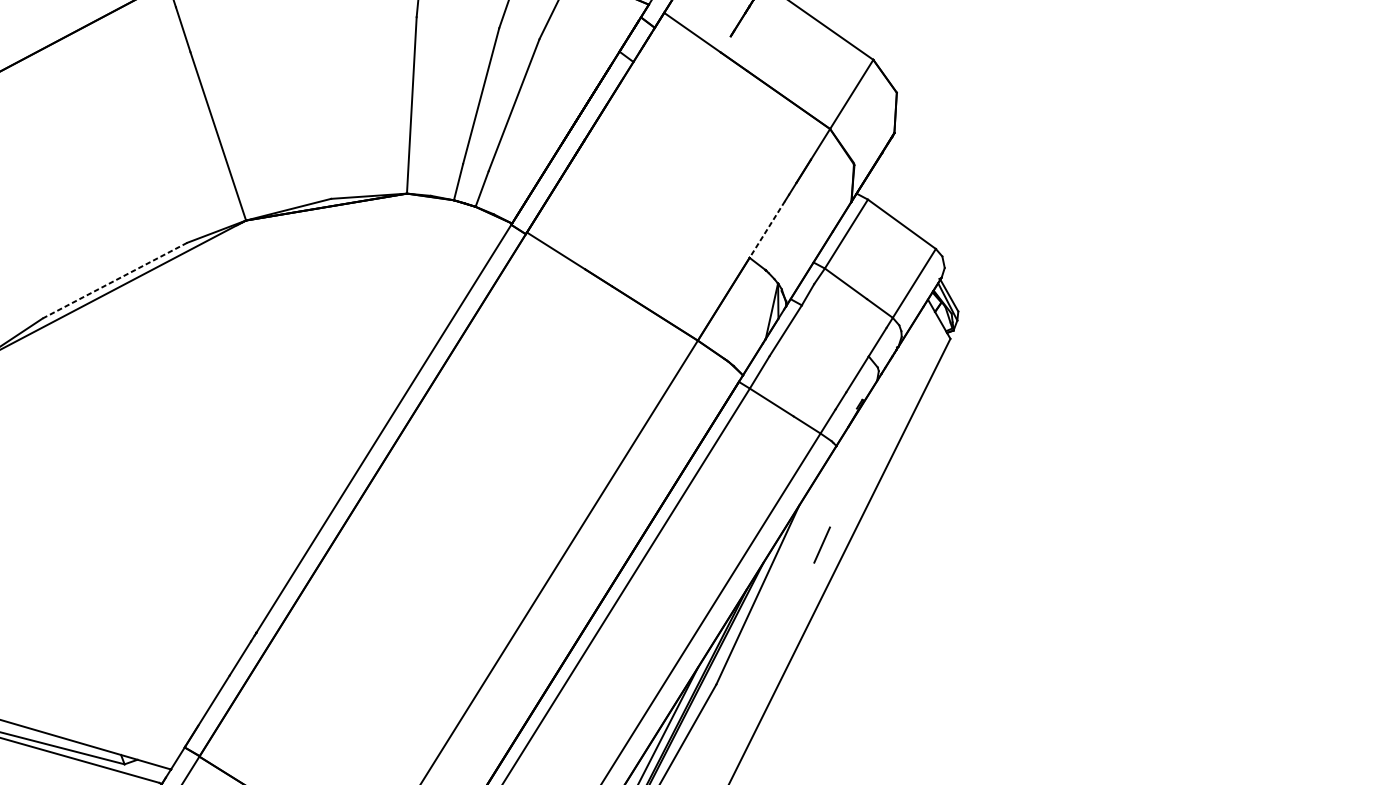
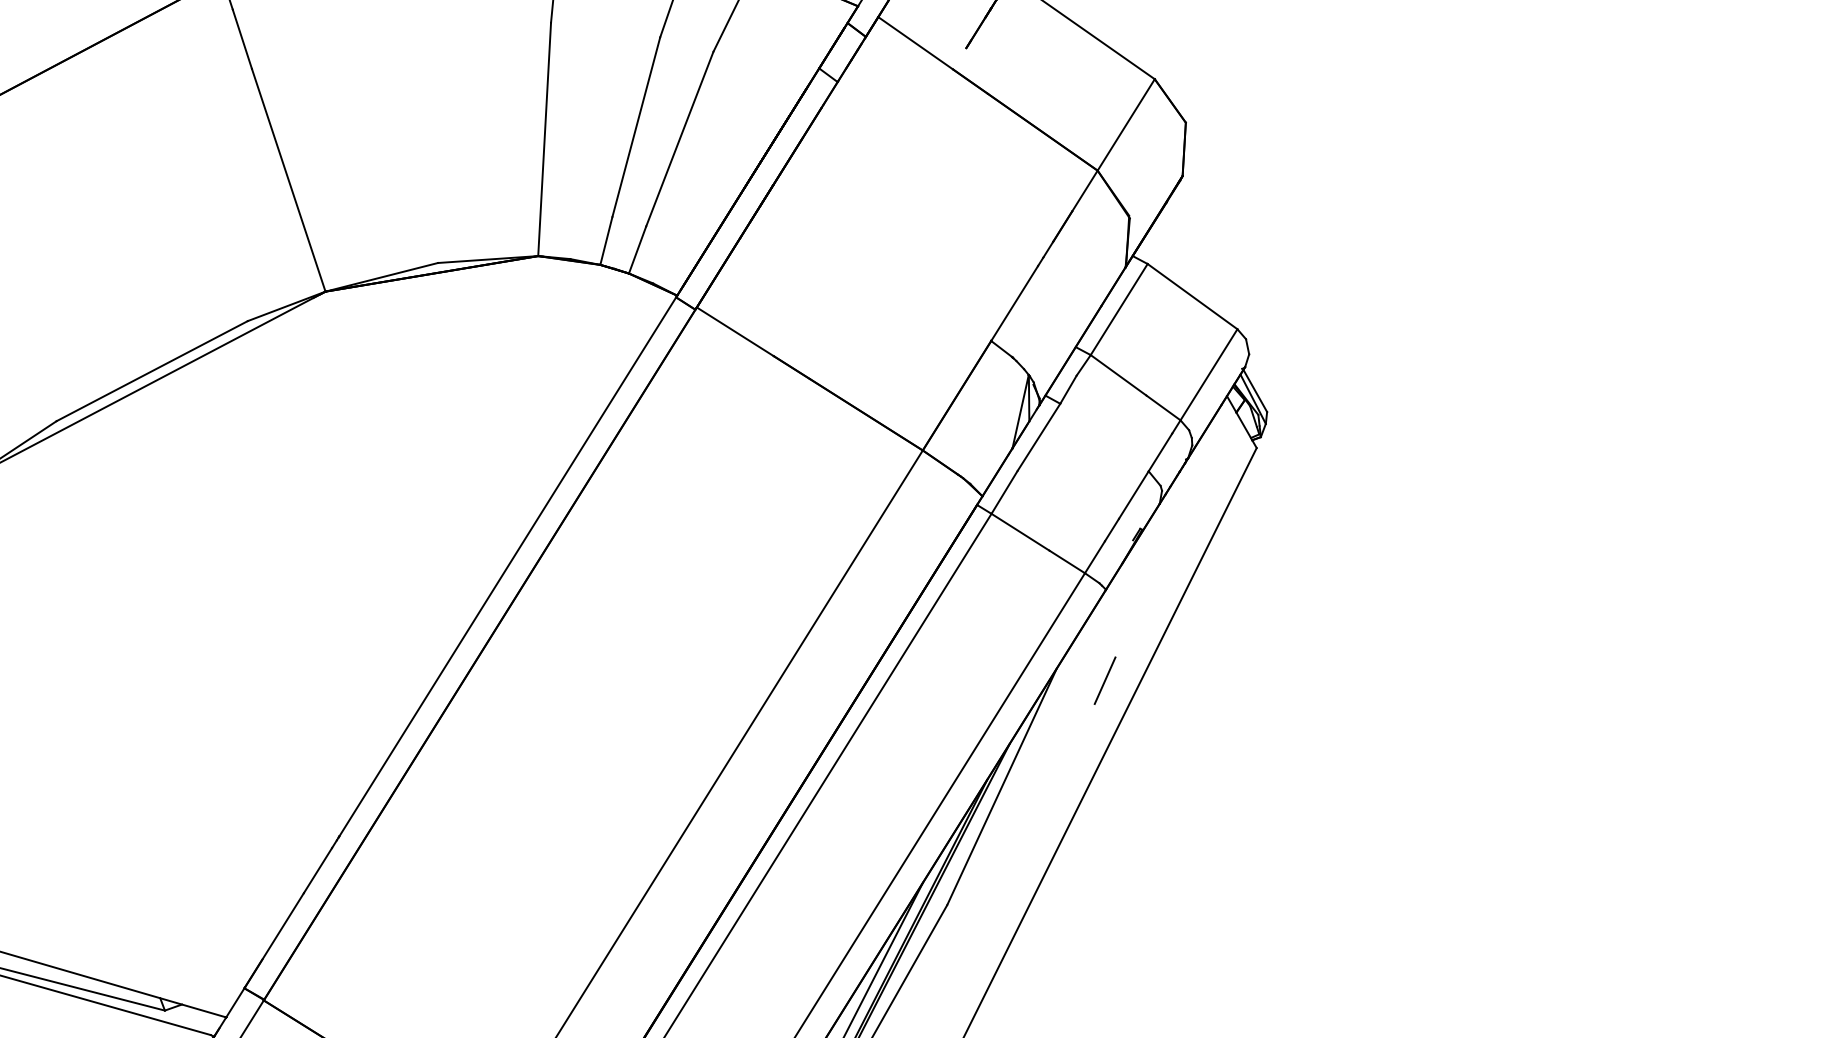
line: (767, 229) -> (1014, 303), dashed -> solid
line: (115, 280) -> (152, 371), dashed -> solid
line: (821, 544) -> (1104, 680), moved

